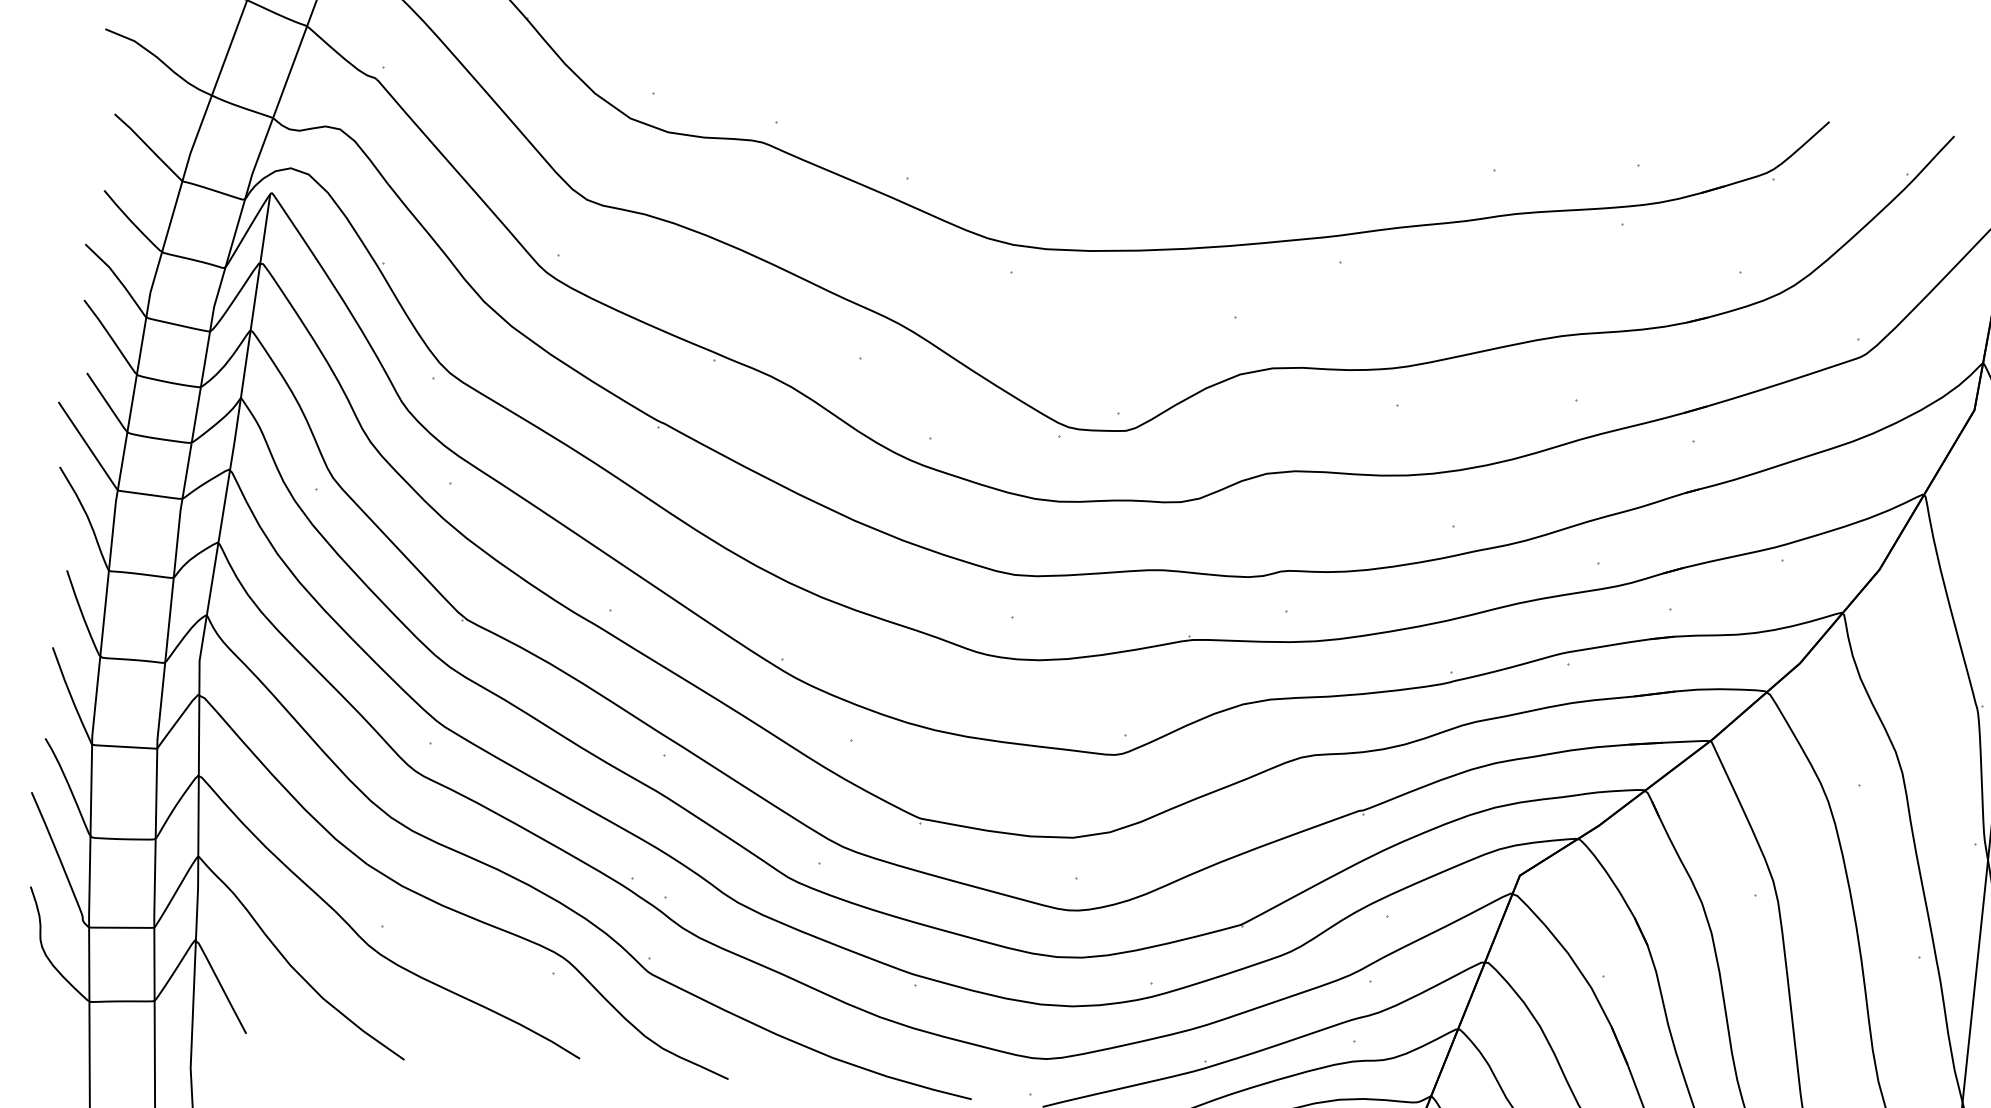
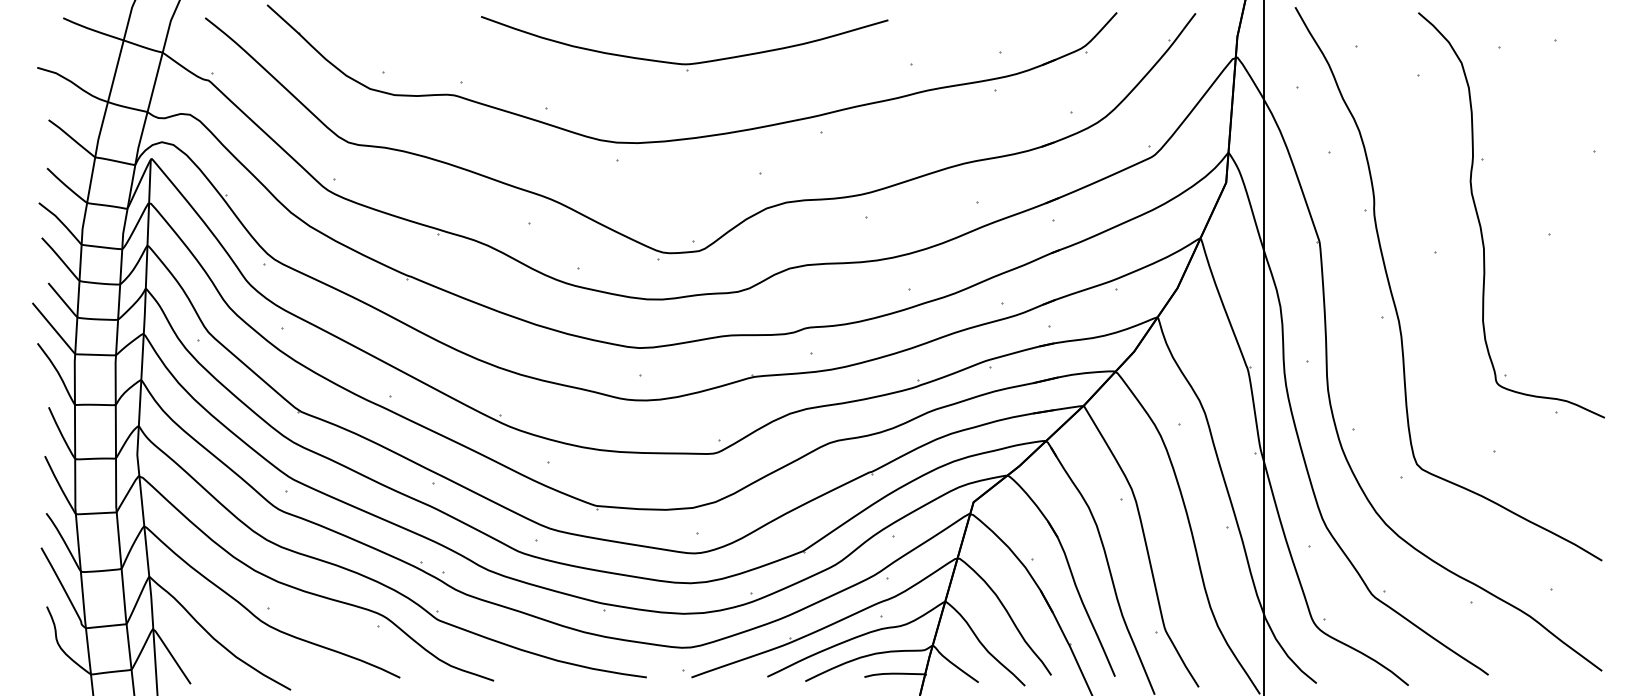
part: (1134, 130) -> (684, 63), added

